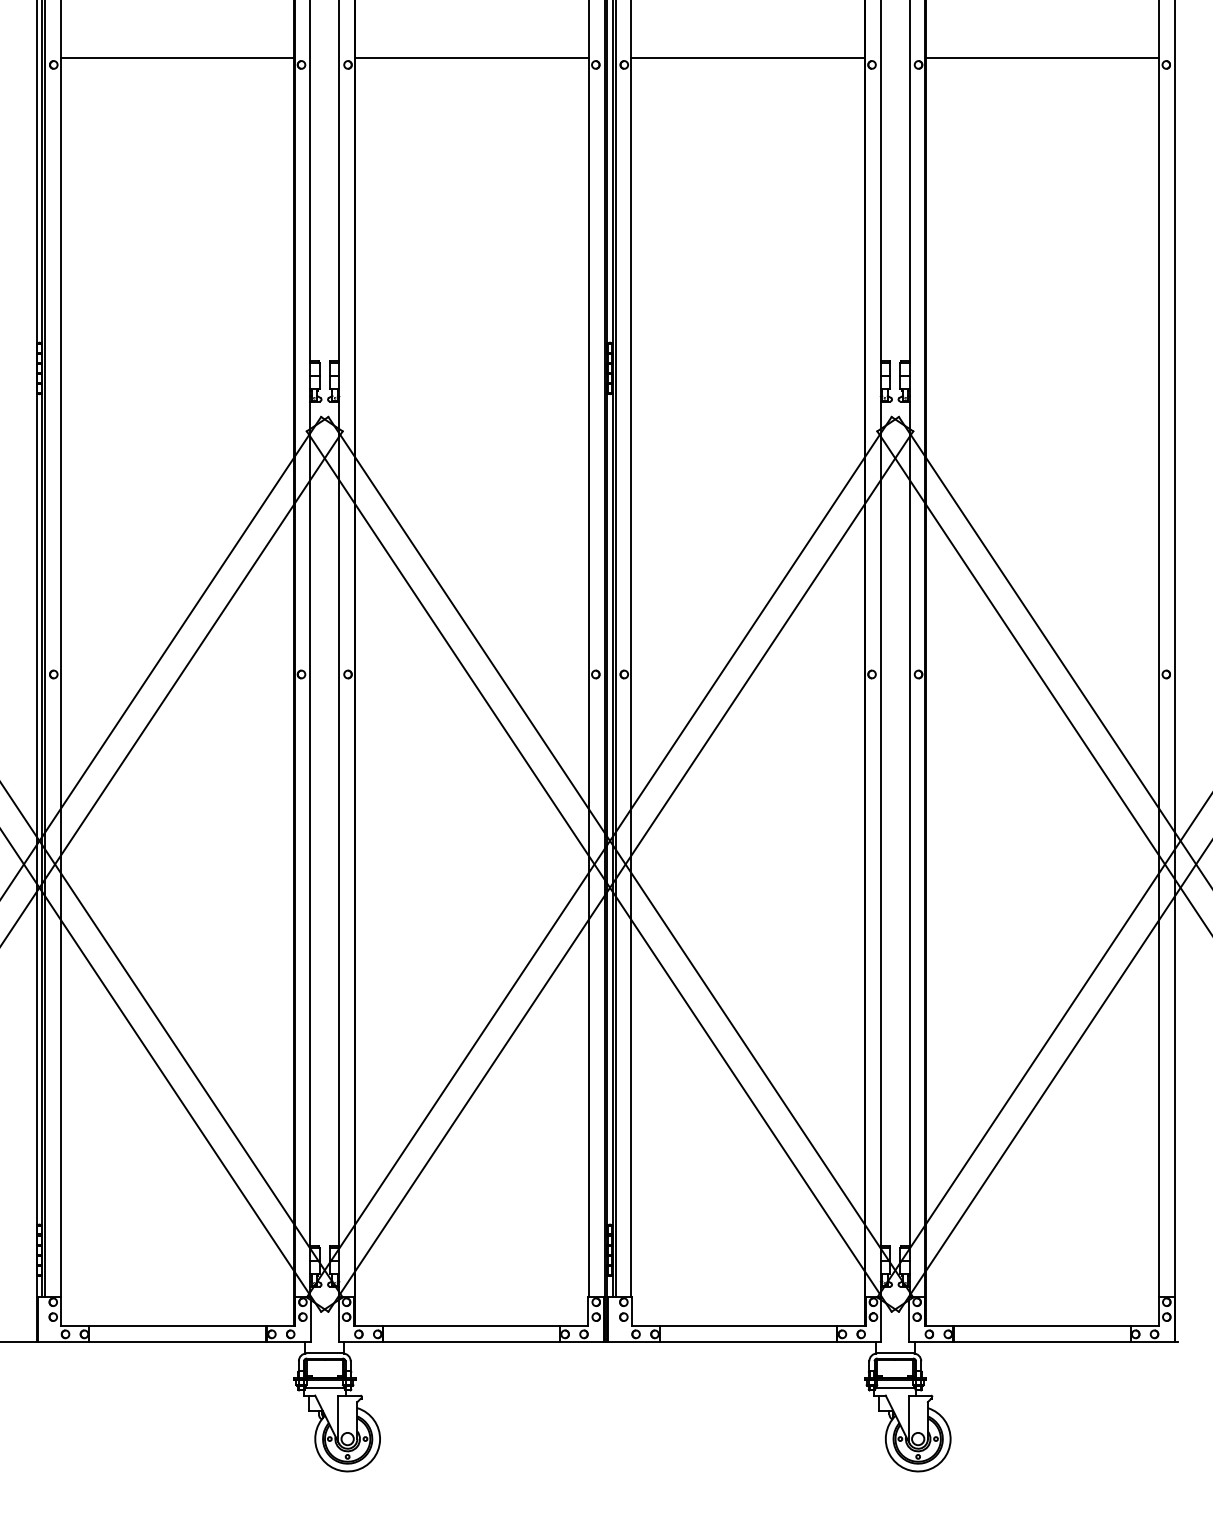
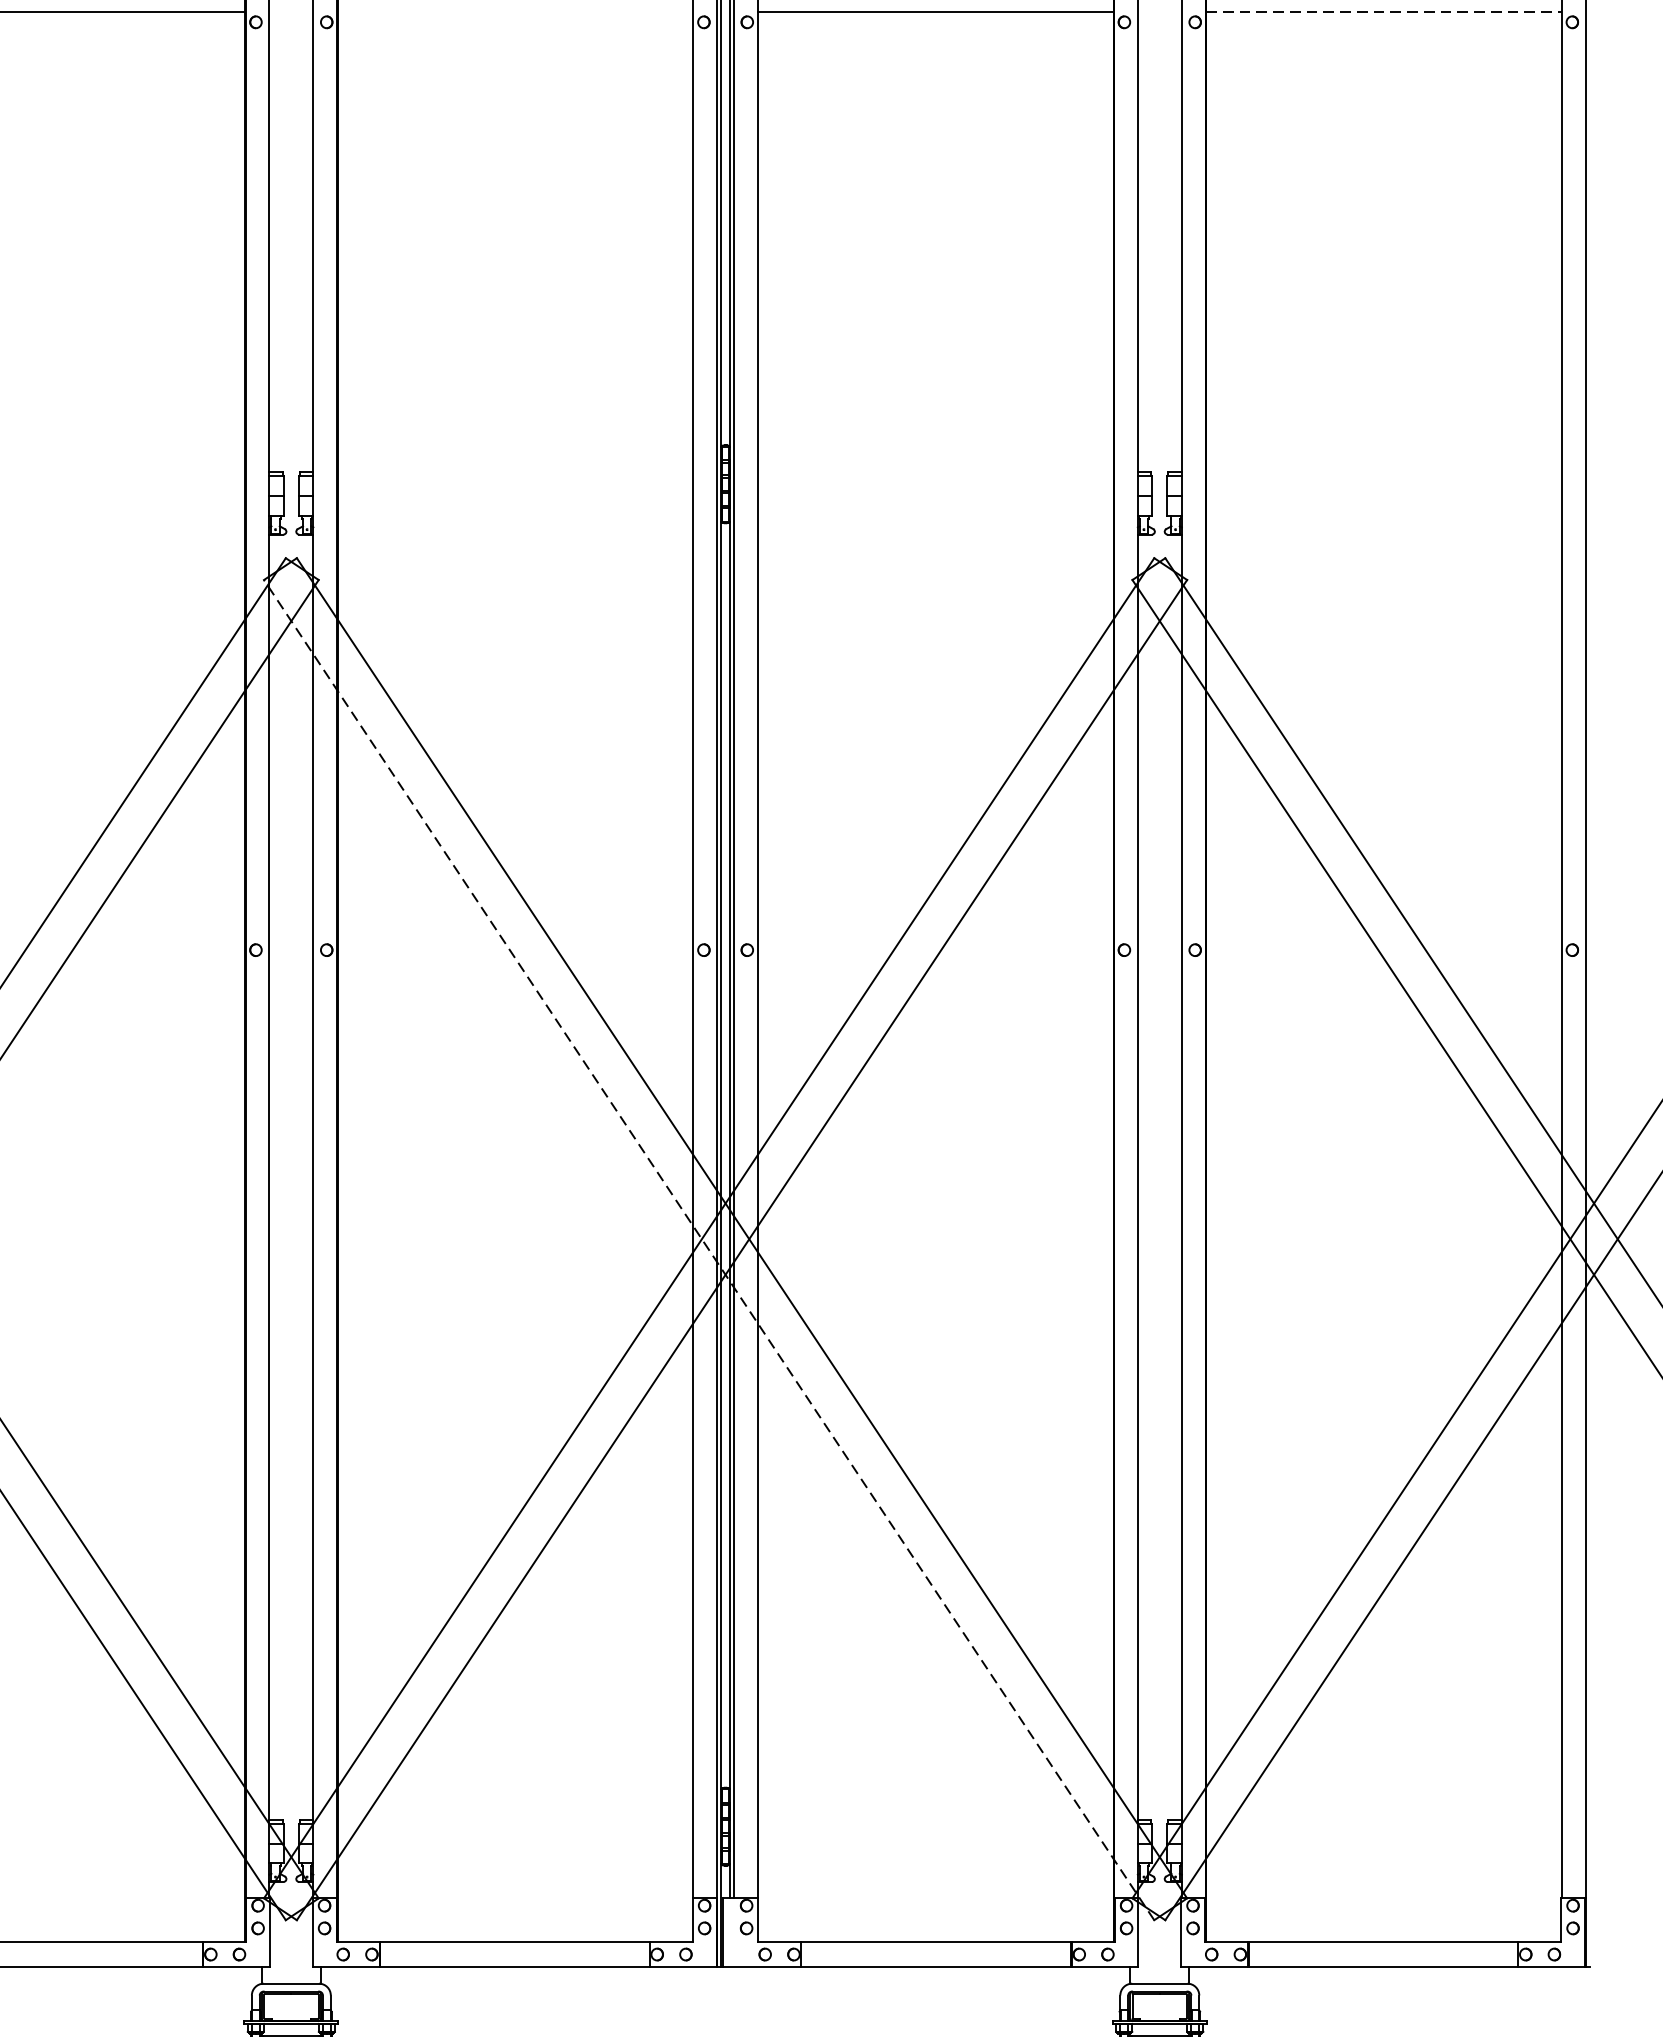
line: (471, 58) -> (514, 12), removed
line: (1042, 58) -> (1383, 12), solid -> dashed
line: (598, 871) -> (708, 1250), solid -> dashed

